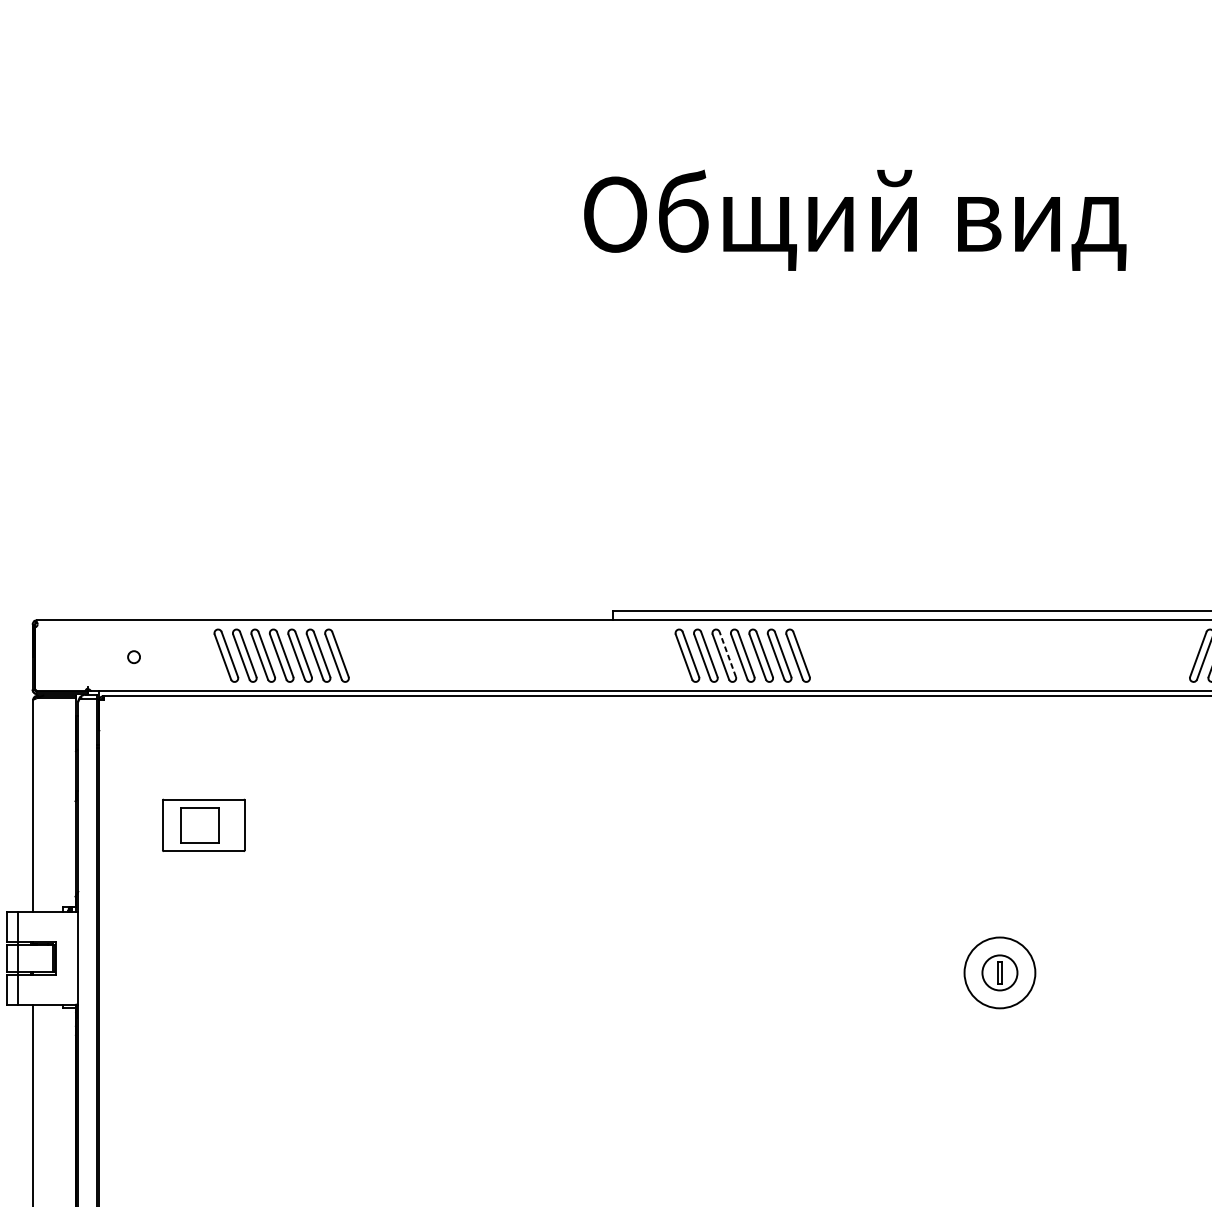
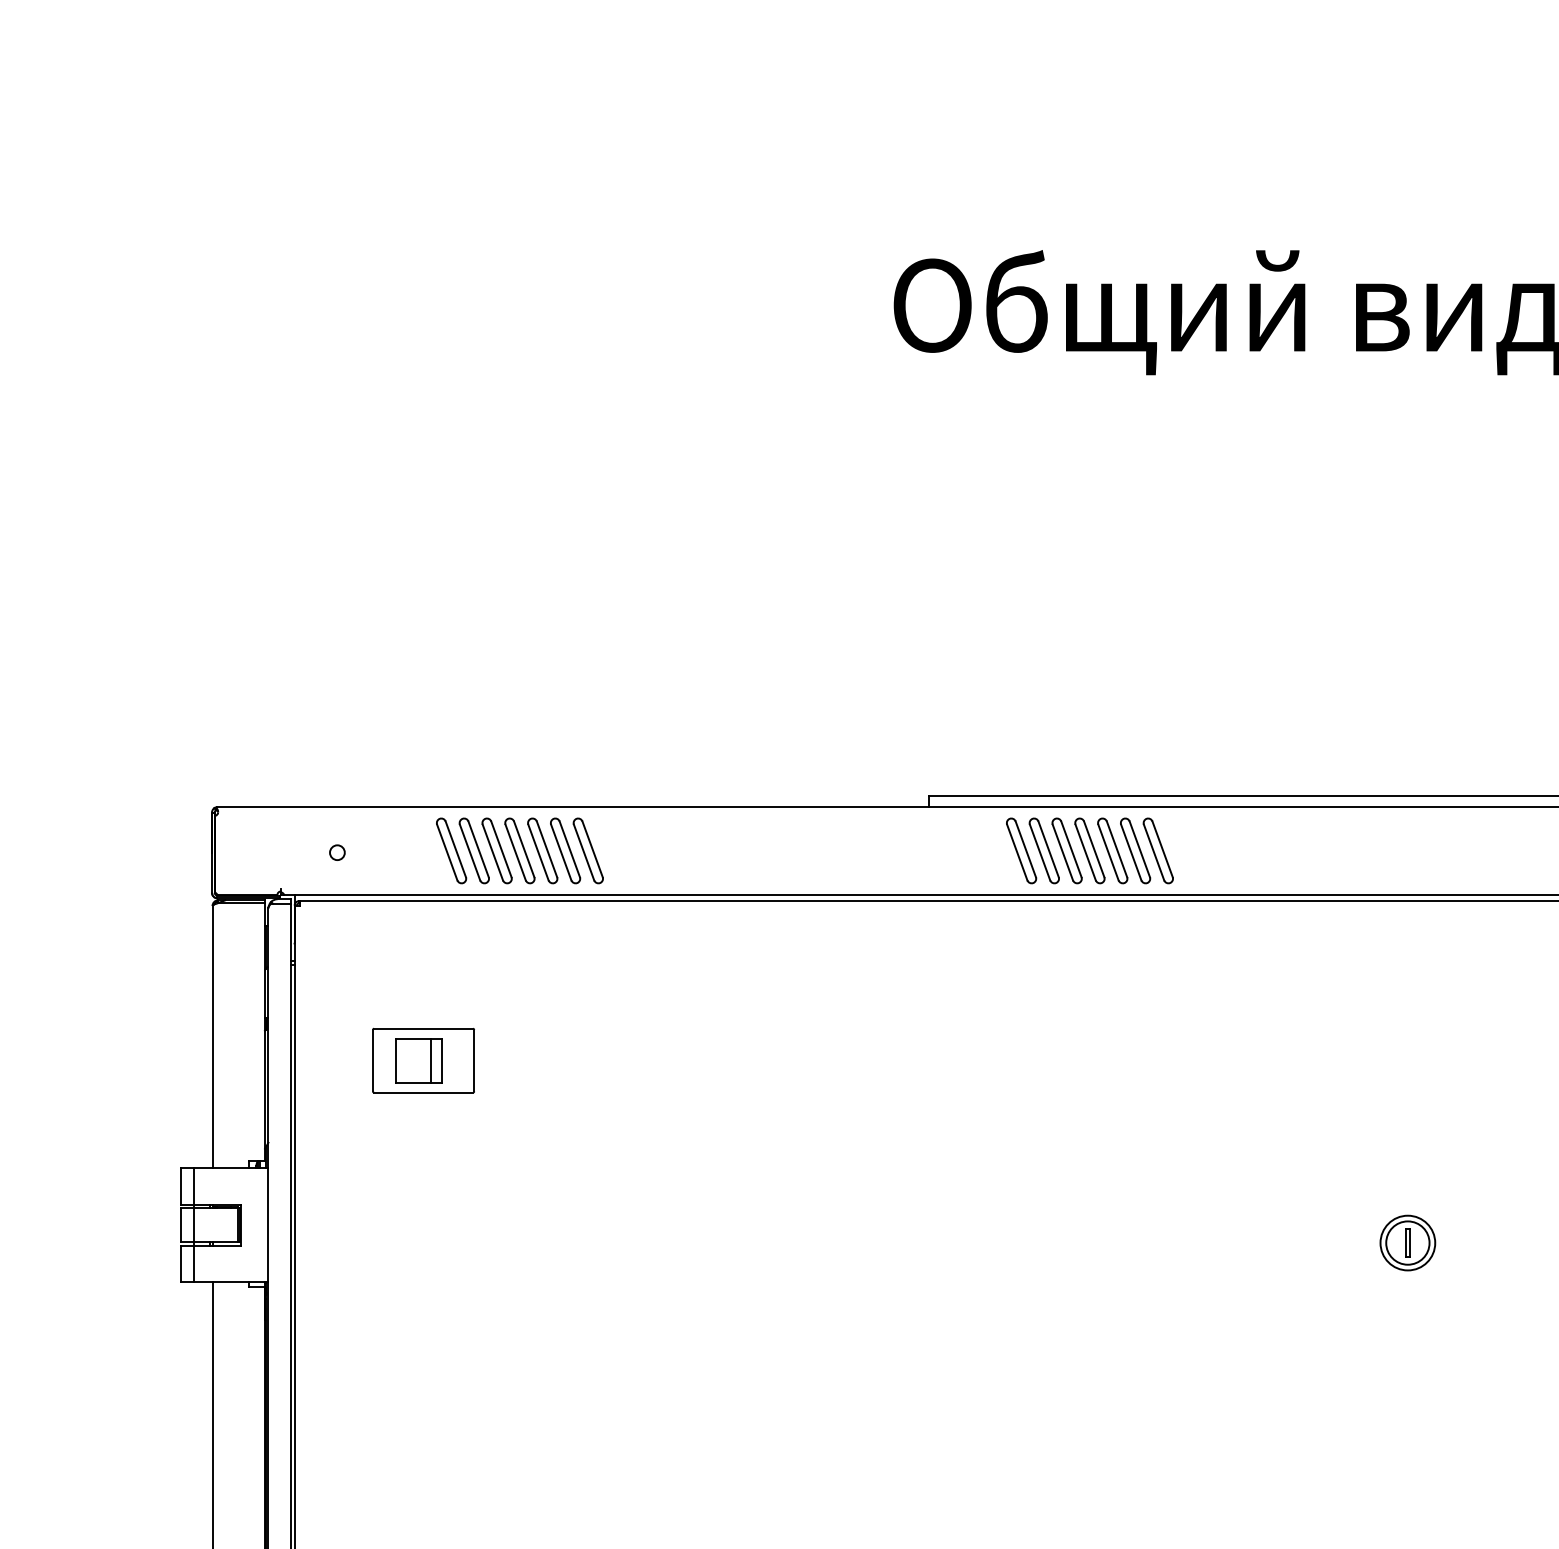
line: (727, 654) -> (1071, 849), dashed -> solid
line: (209, 825) -> (430, 1060), added
circle: (999, 972) -> (1407, 1242), size x0.62

